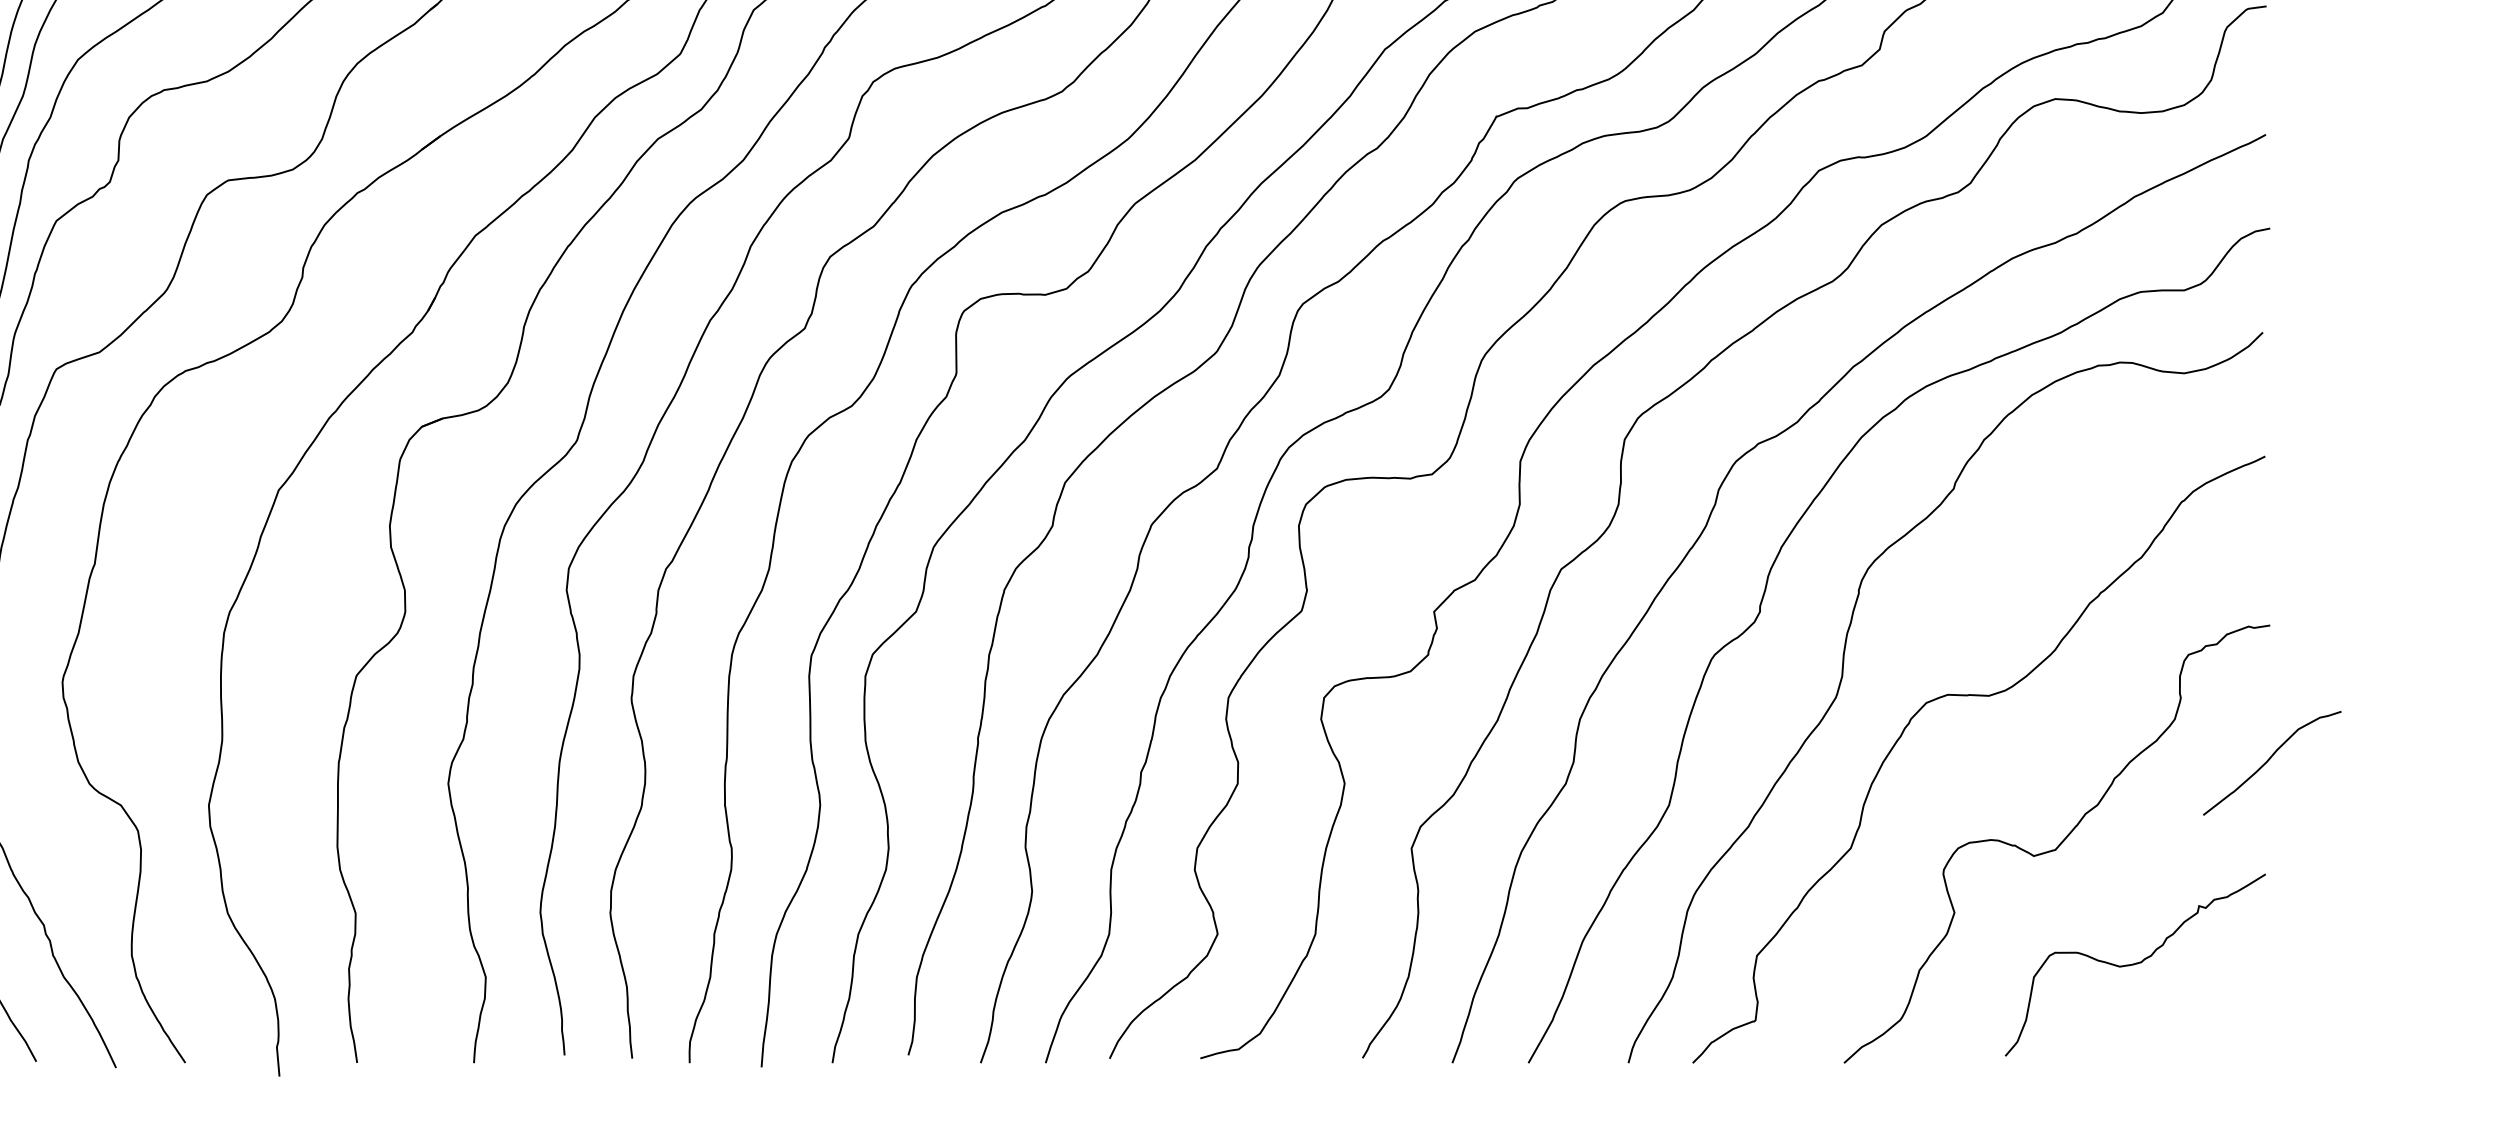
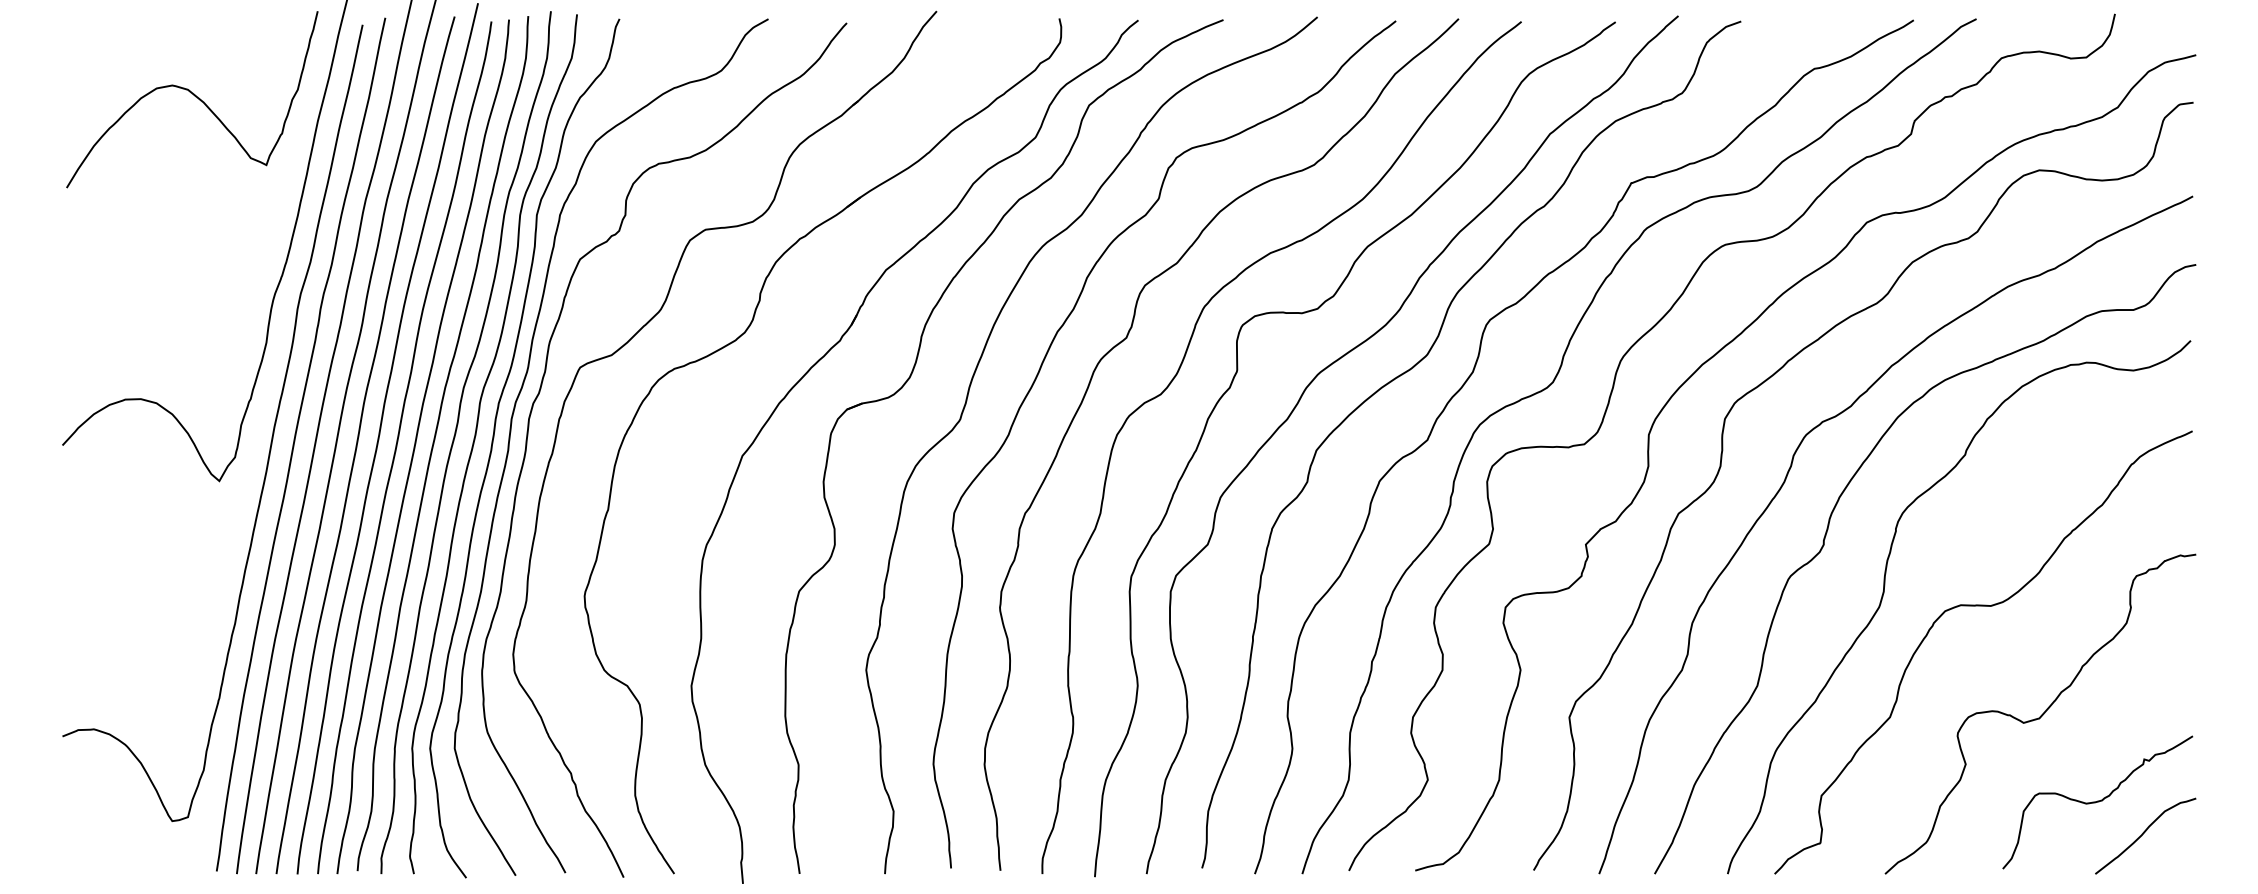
curve: (2270, 759) -> (2144, 833), moved

